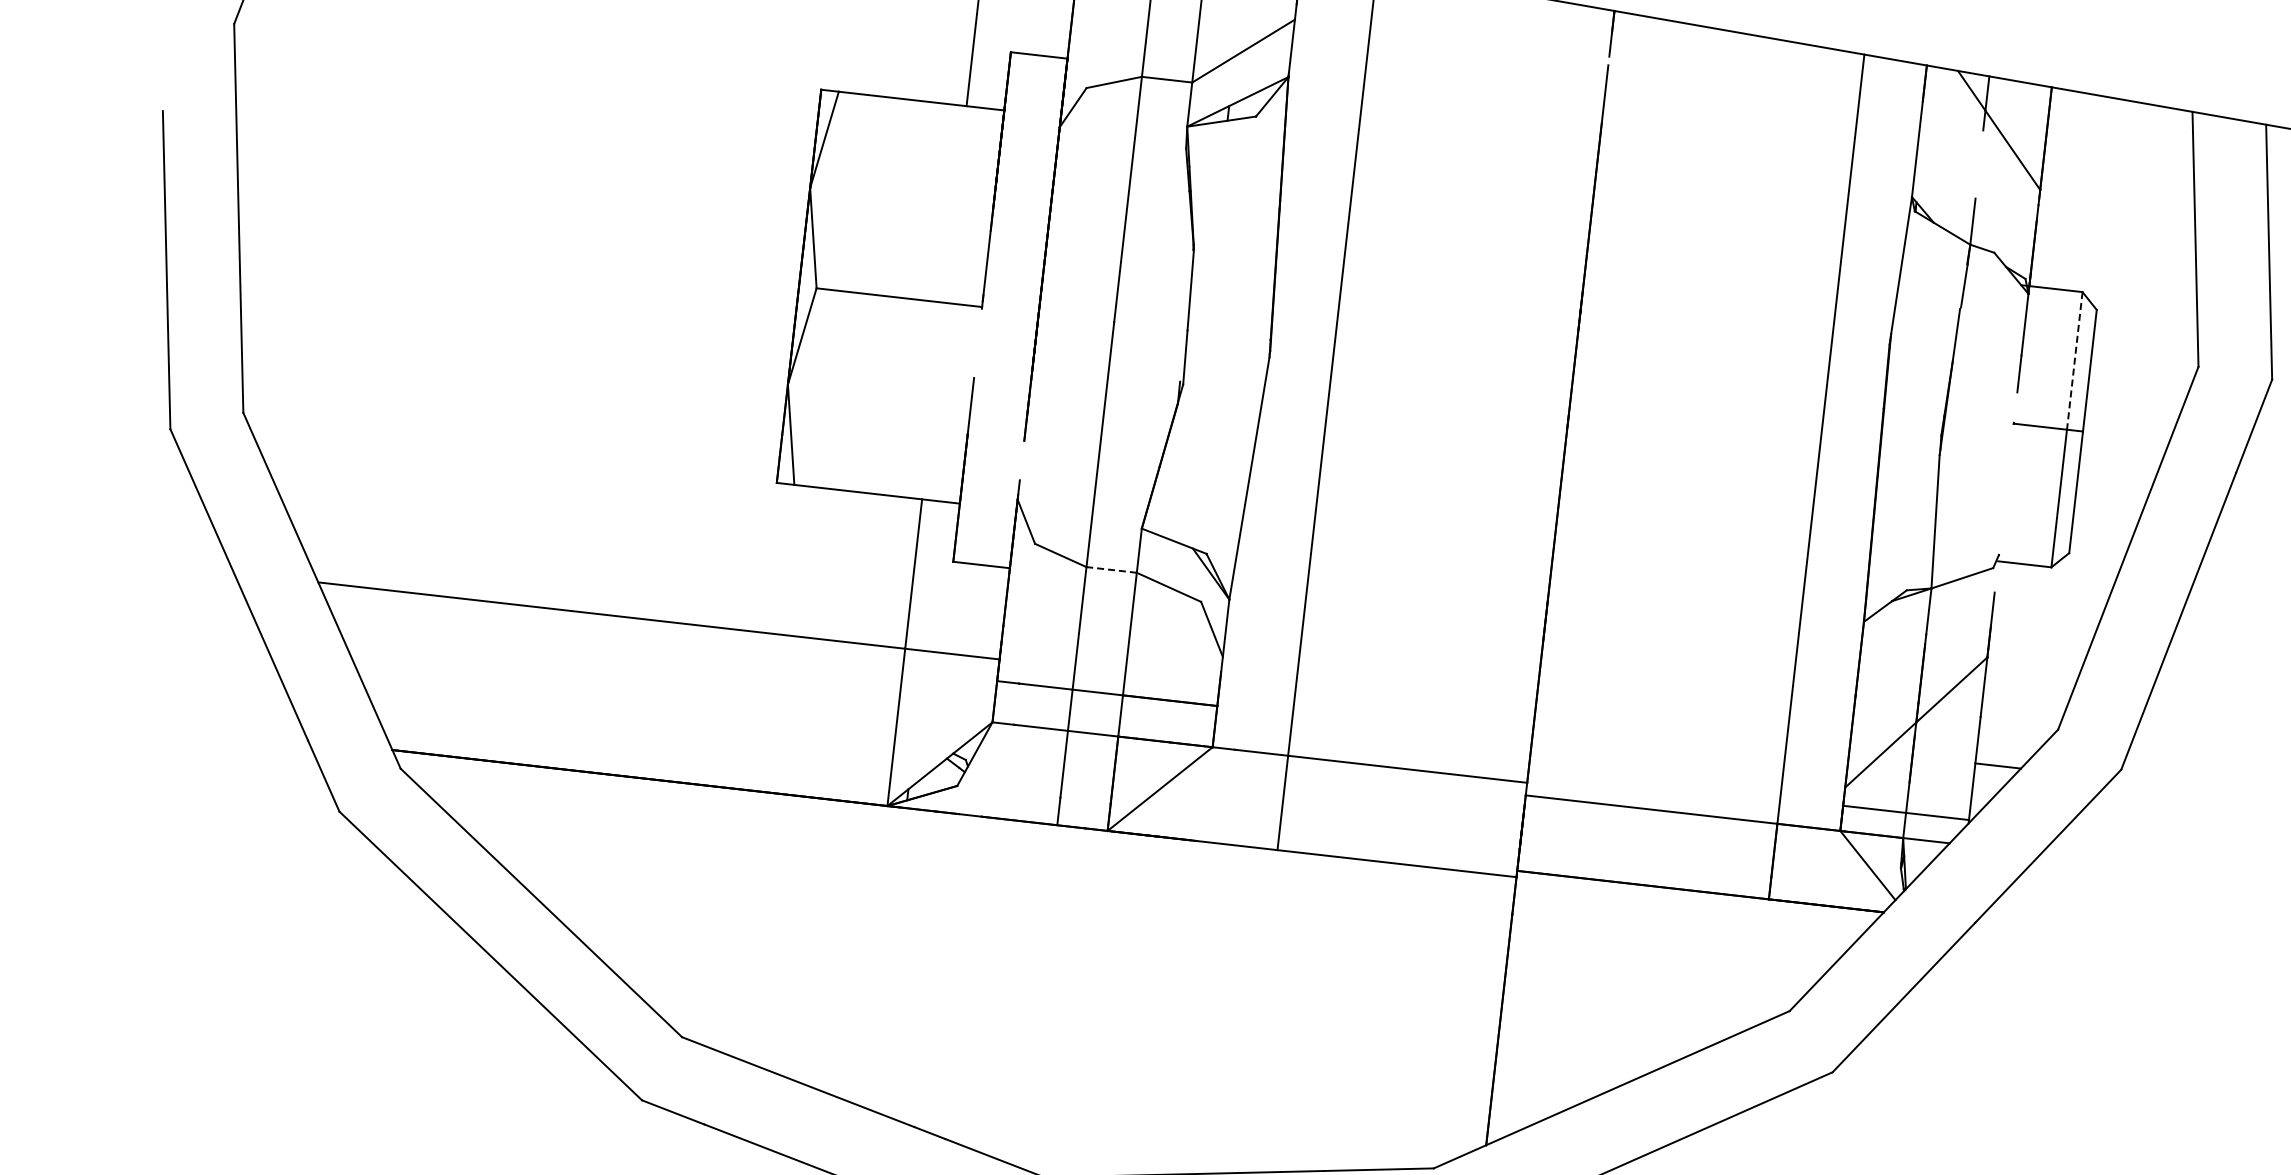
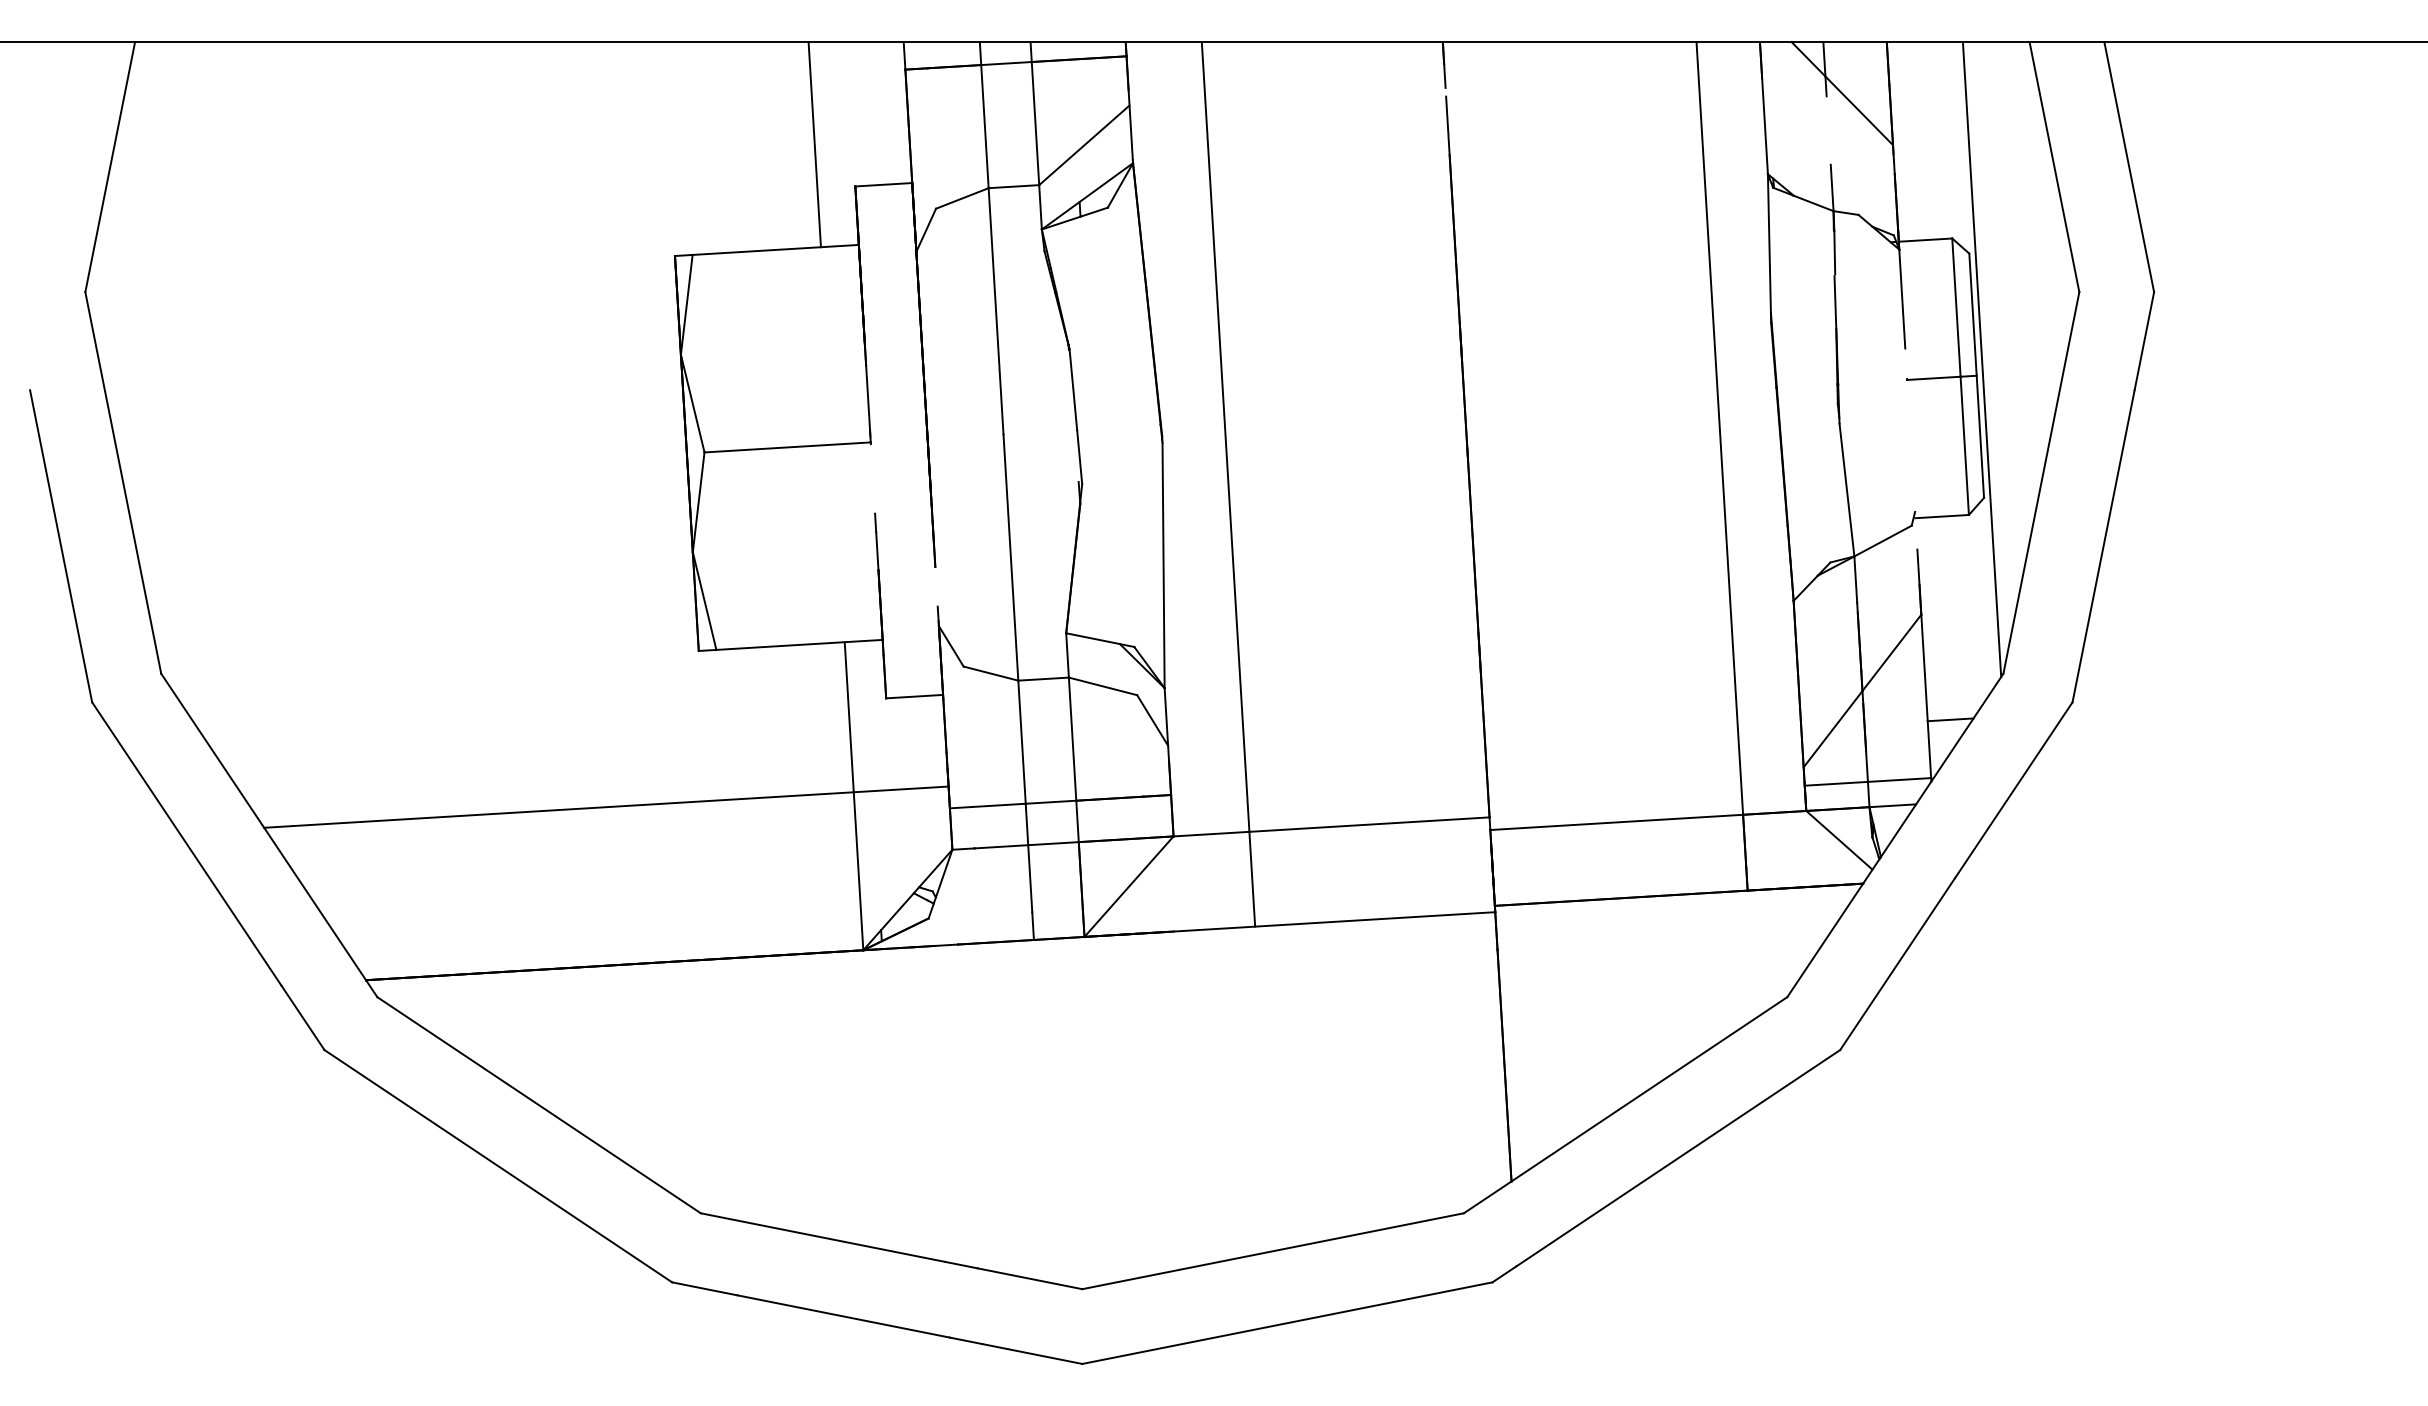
line: (2074, 361) -> (1956, 308), dashed -> solid
line: (2090, 416) -> (1981, 359), added
line: (1111, 570) -> (1043, 679), dashed -> solid

